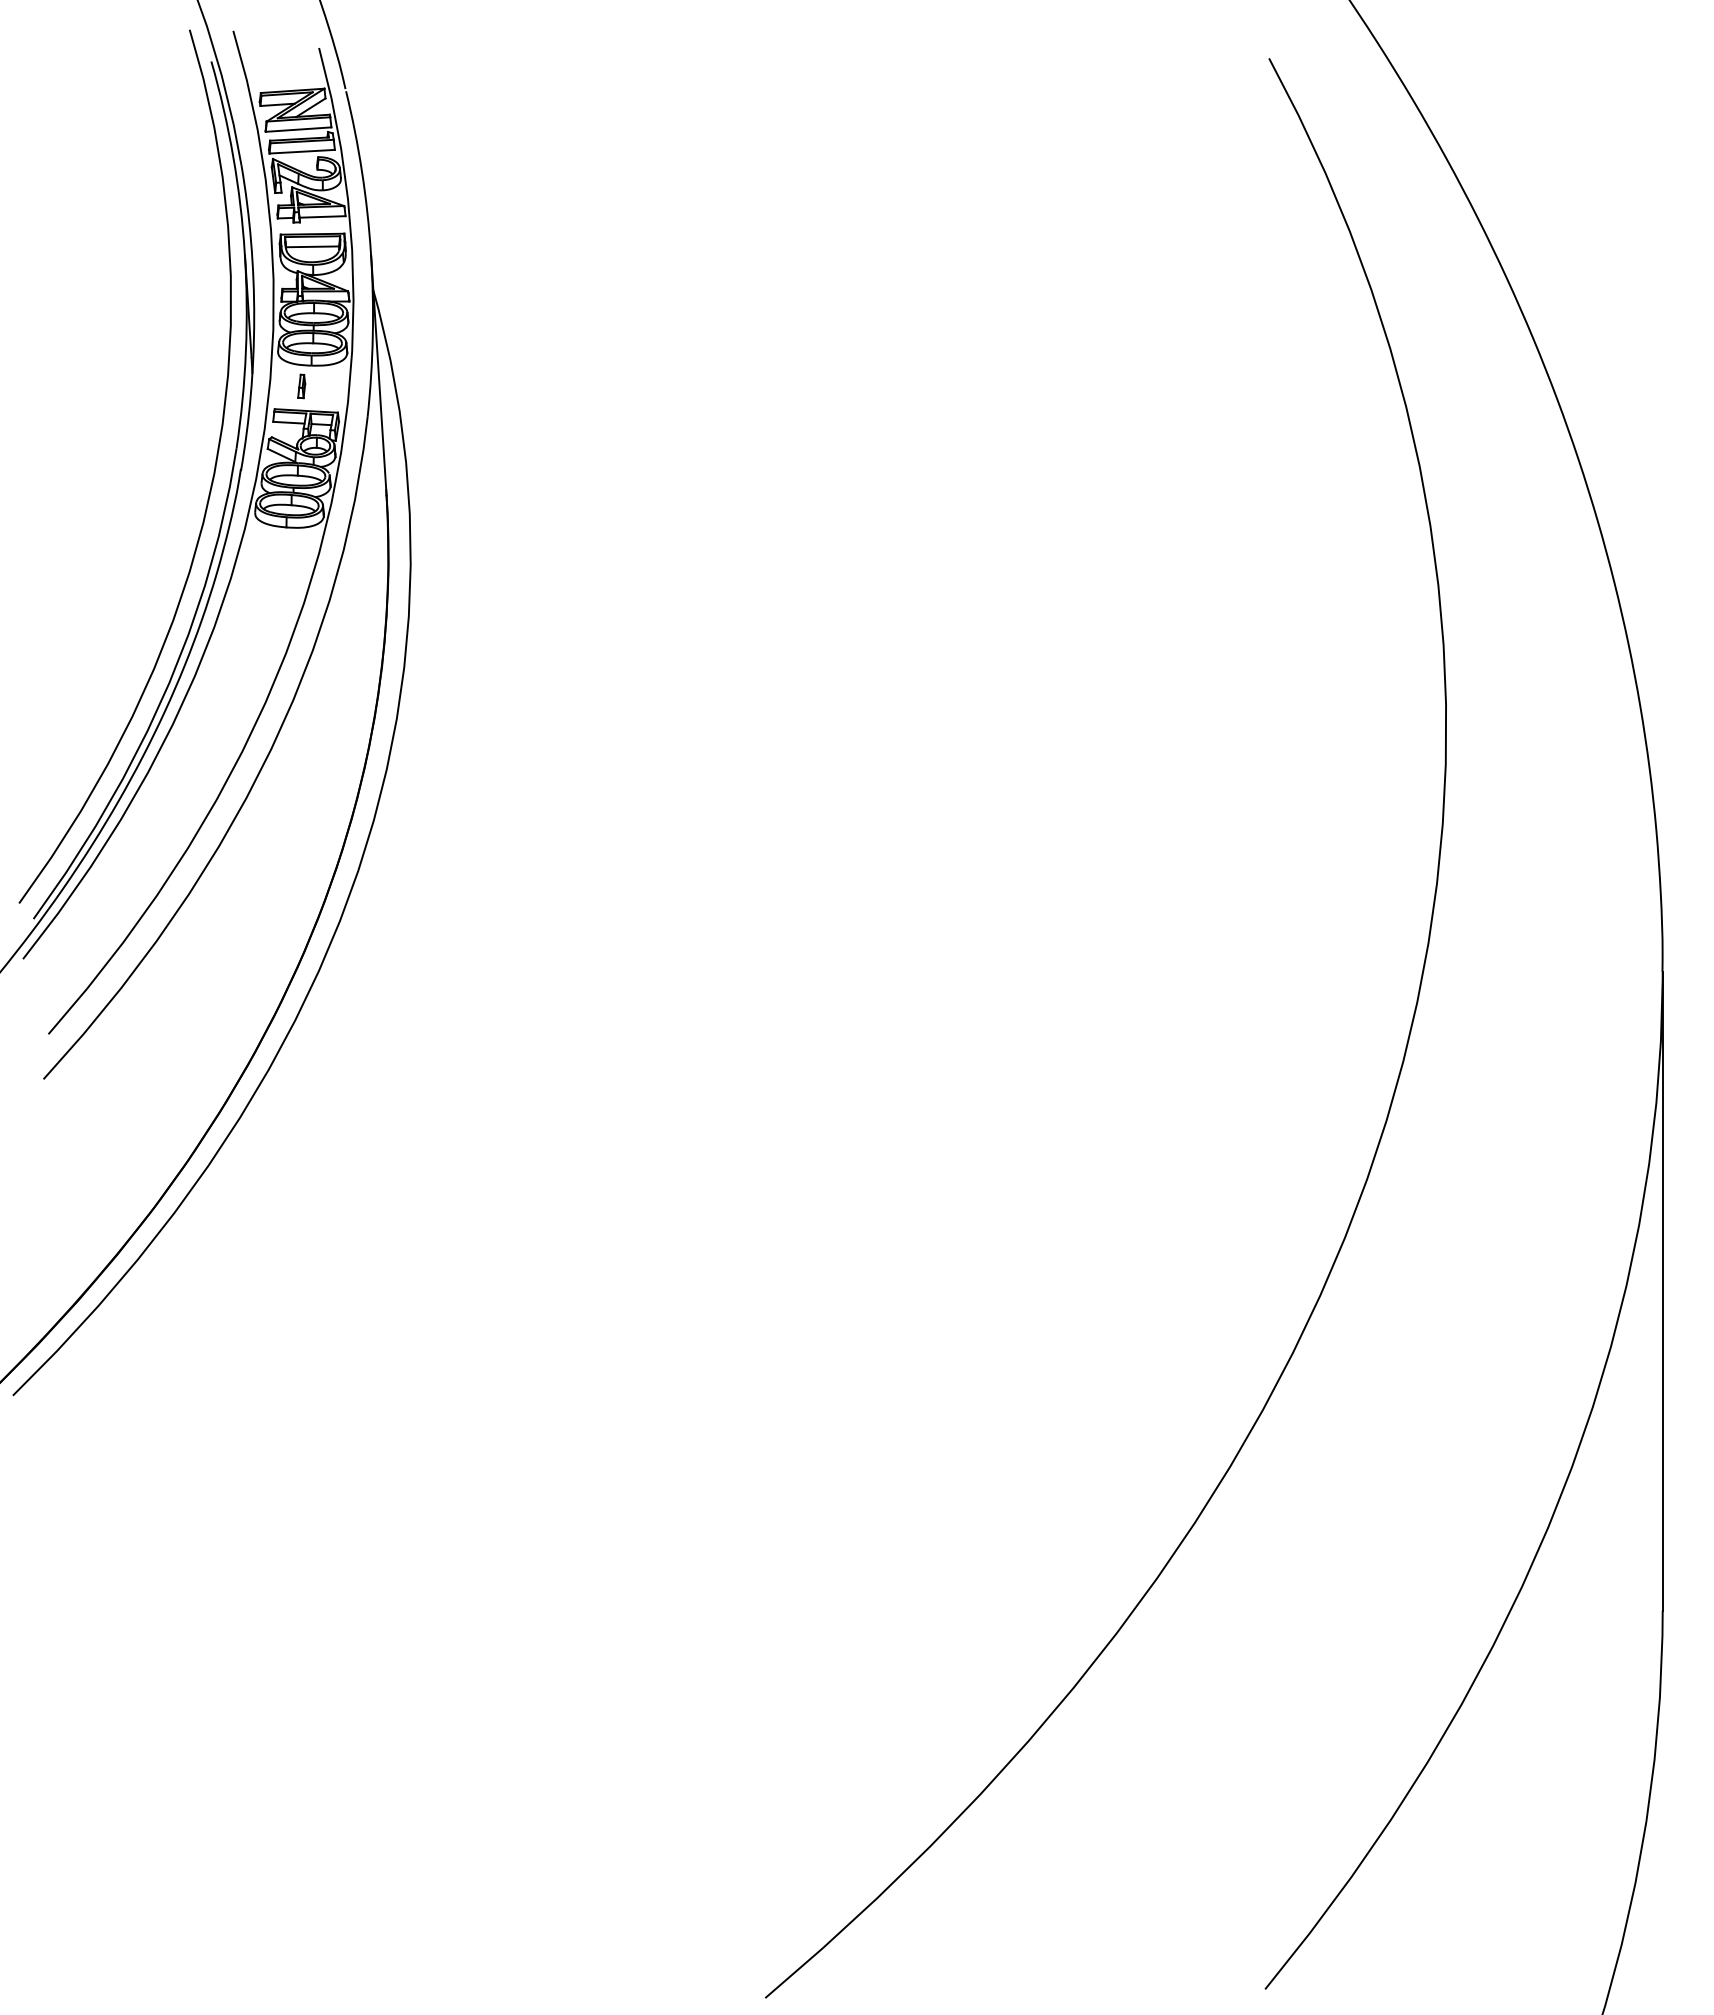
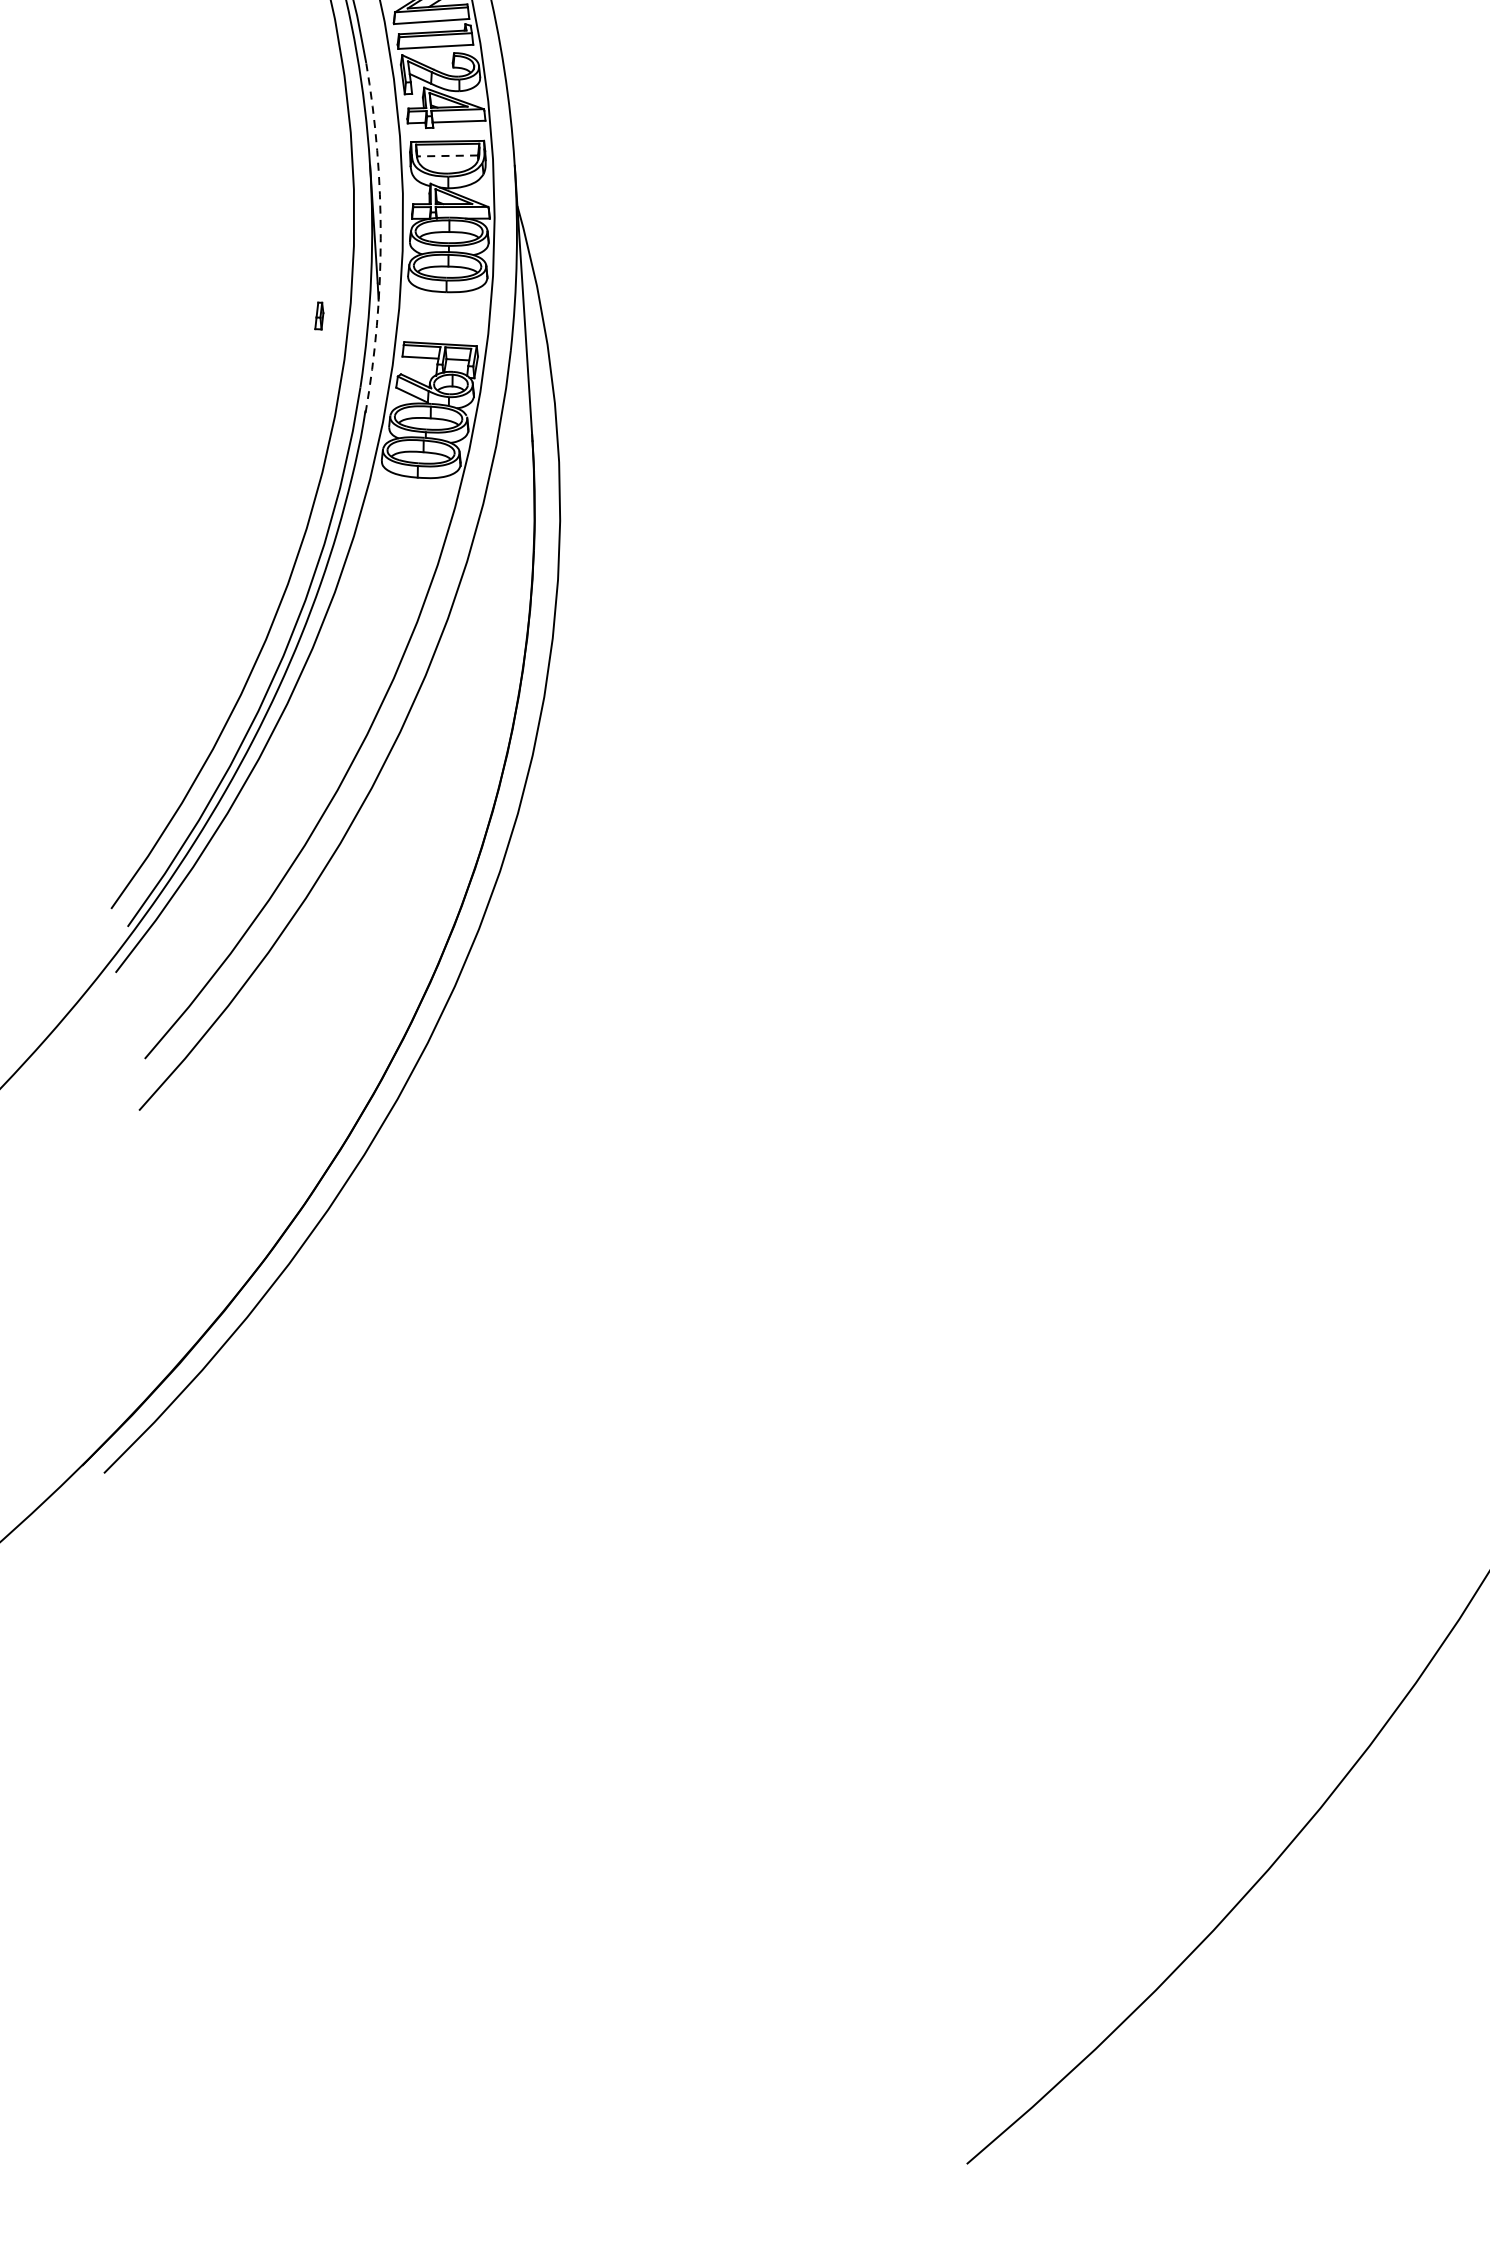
line: (312, 246) -> (447, 155), solid -> dashed
arc: (254, 318) -> (381, 238), solid -> dashed
part: (301, 386) -> (319, 316), moved

